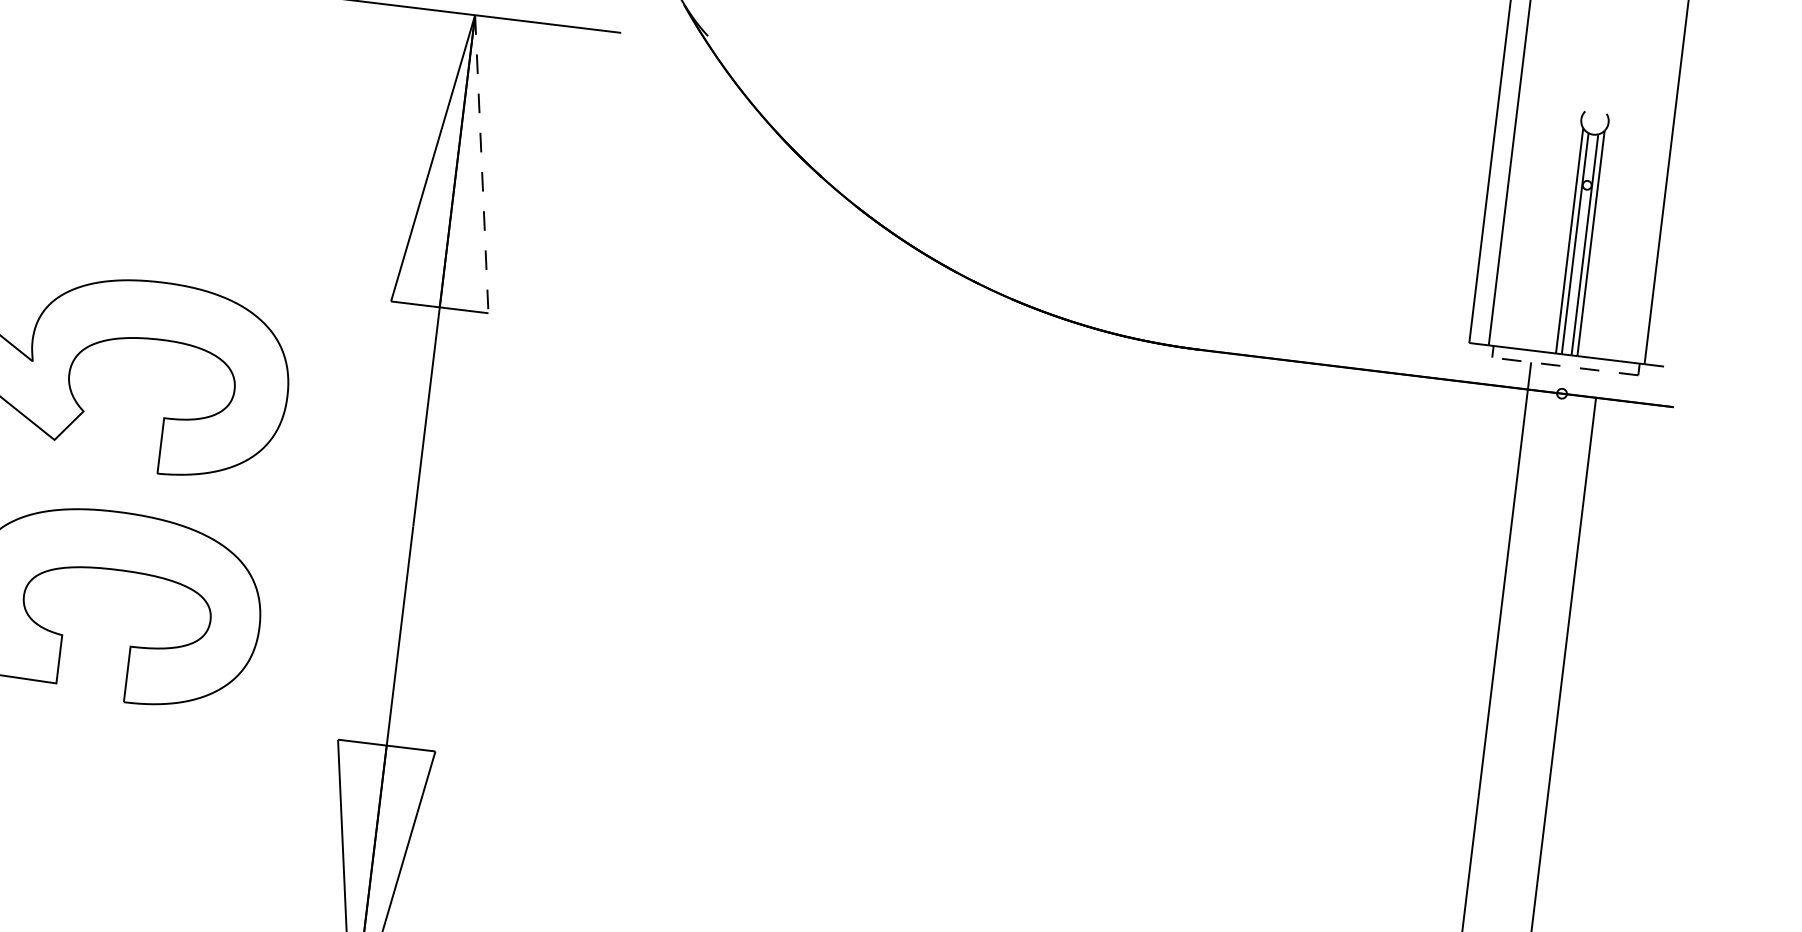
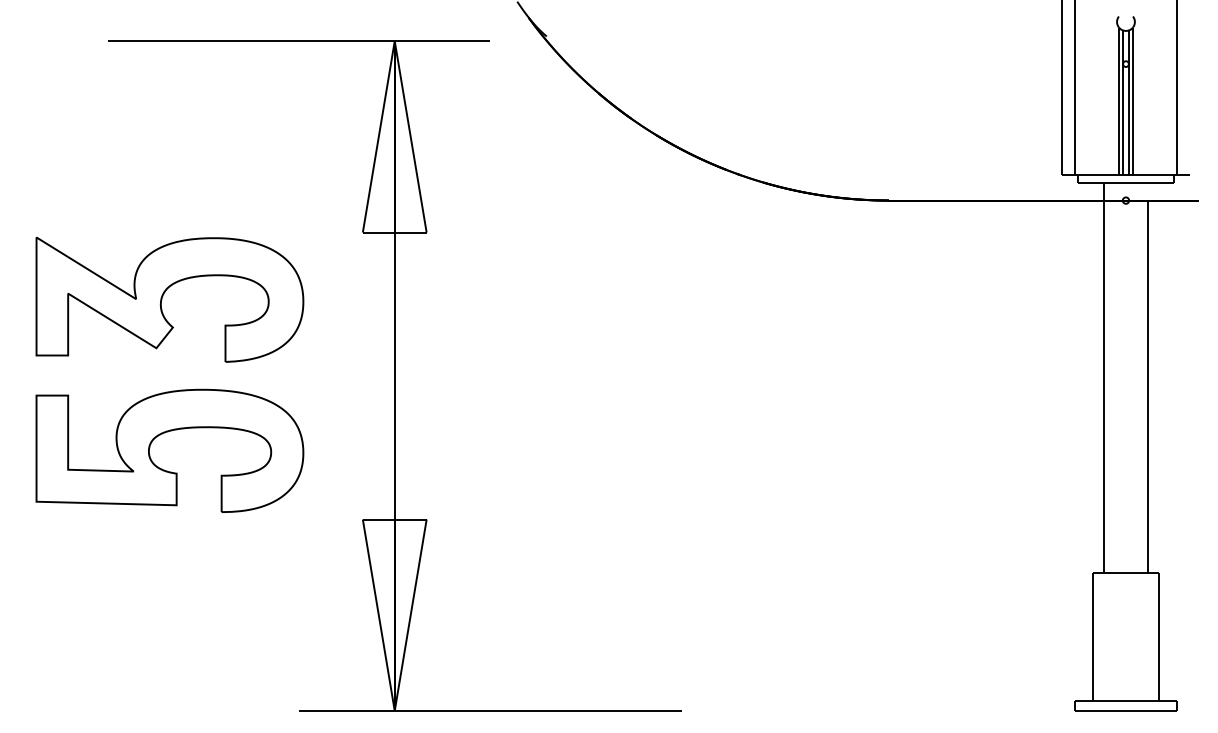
line: (481, 165) -> (410, 137), dashed -> solid
line: (1564, 365) -> (1125, 182), dashed -> solid

